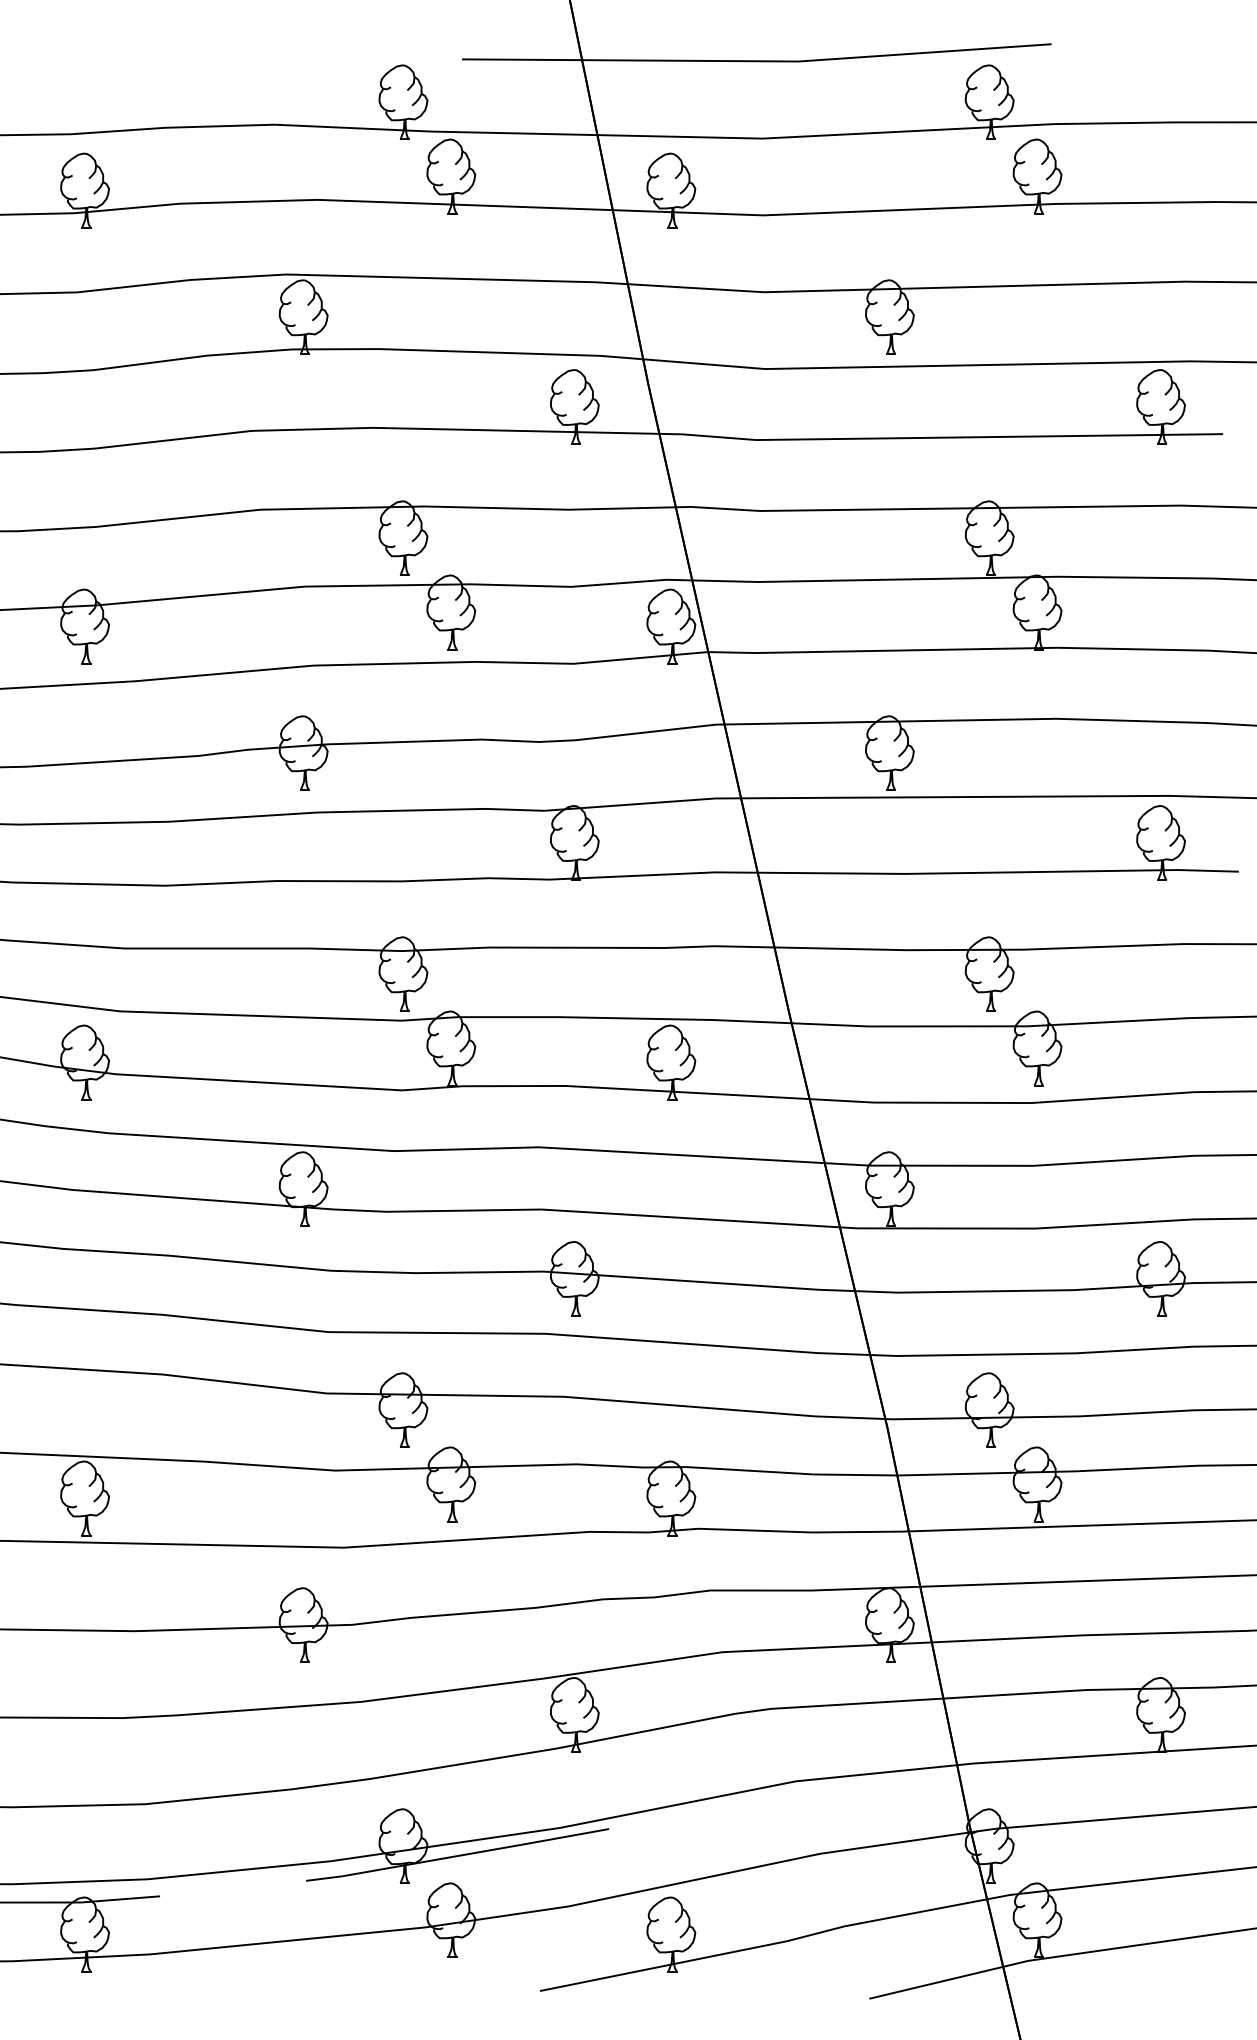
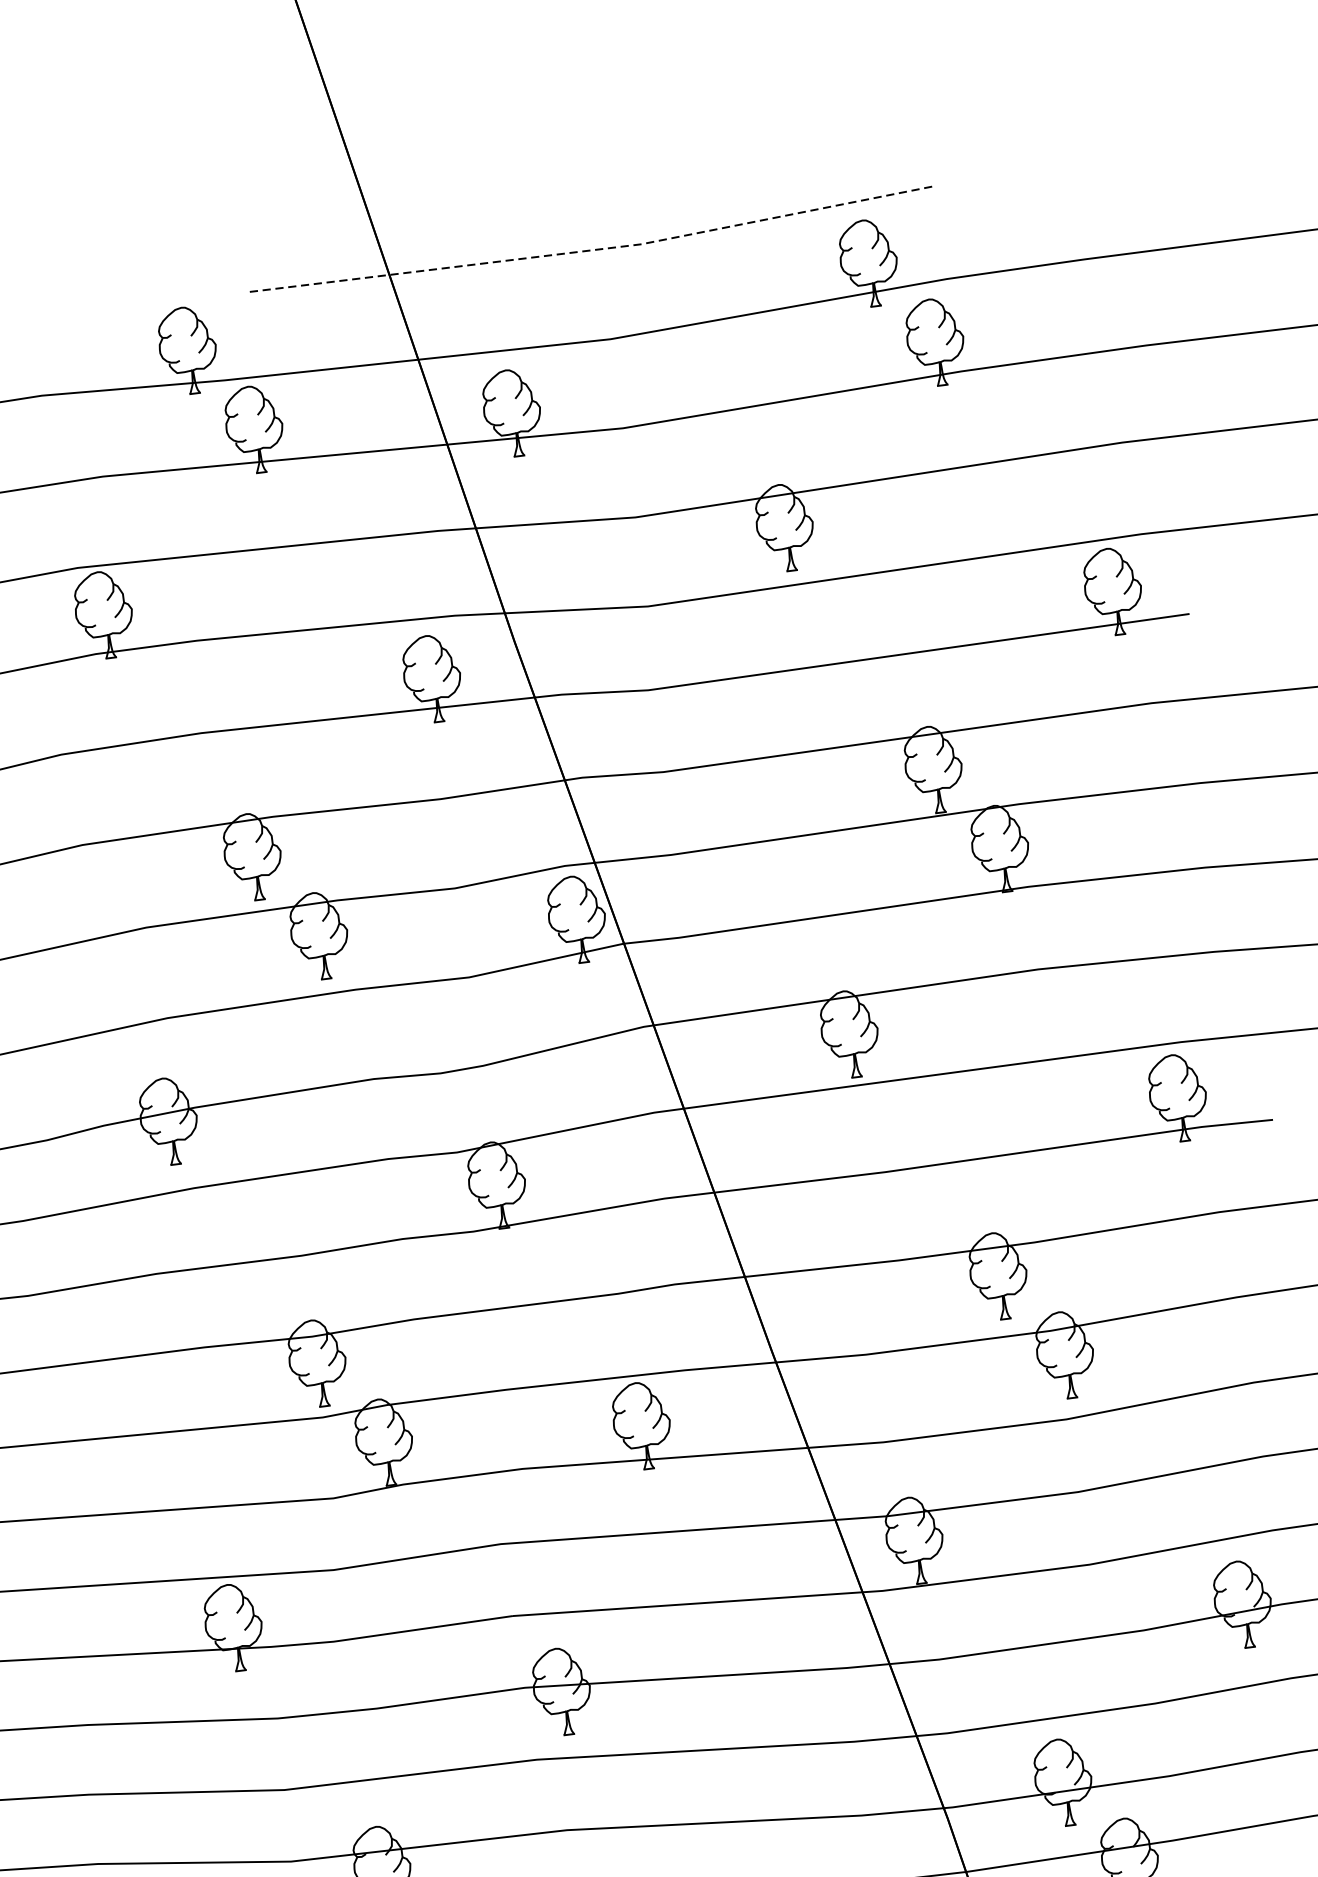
line: (757, 61) -> (593, 250), solid -> dashed

